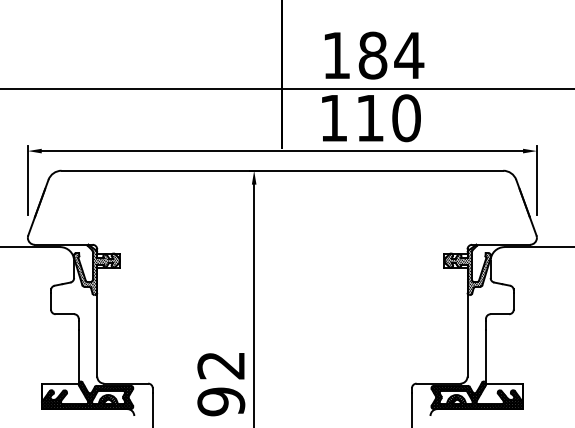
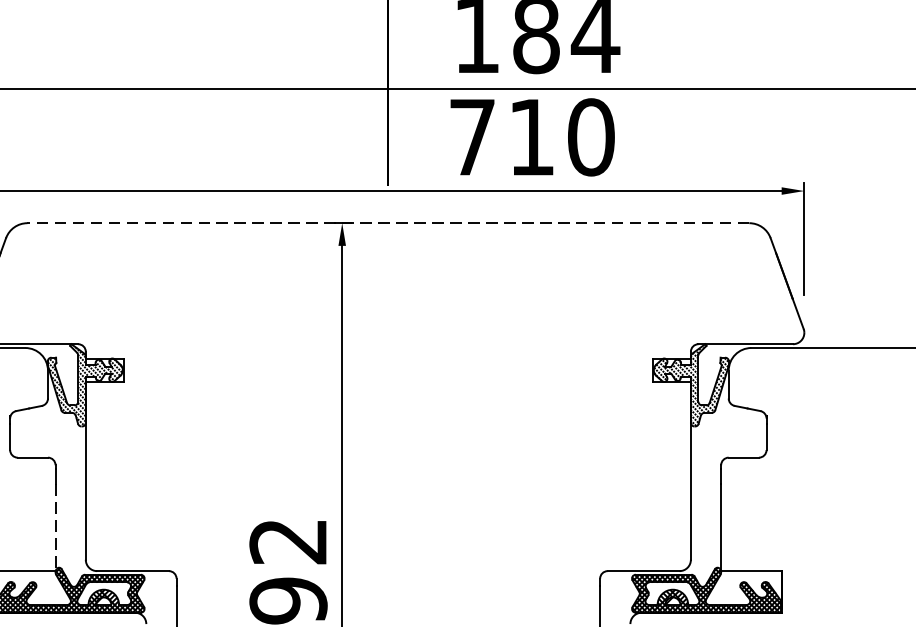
text: (333, 118) -> (471, 137), 110 -> 710
line: (282, 170) -> (388, 222), solid -> dashed
line: (78, 357) -> (55, 528), solid -> dashed

